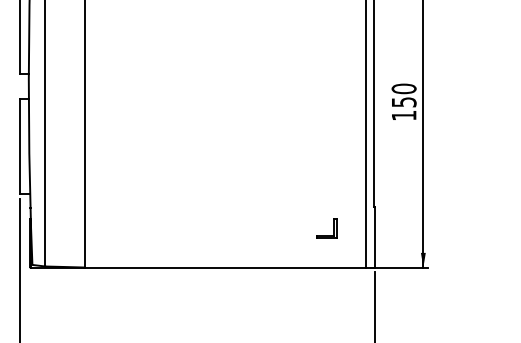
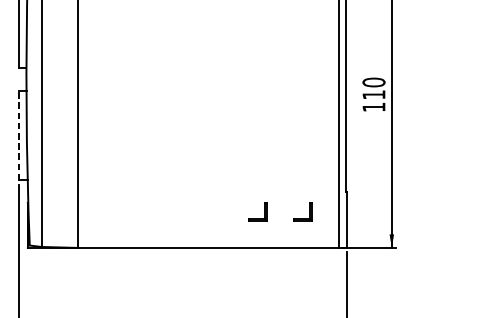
text: (404, 102) -> (374, 95), 150 -> 110
line: (20, 146) -> (18, 135), solid -> dashed
part: (285, 228) -> (264, 211), added

